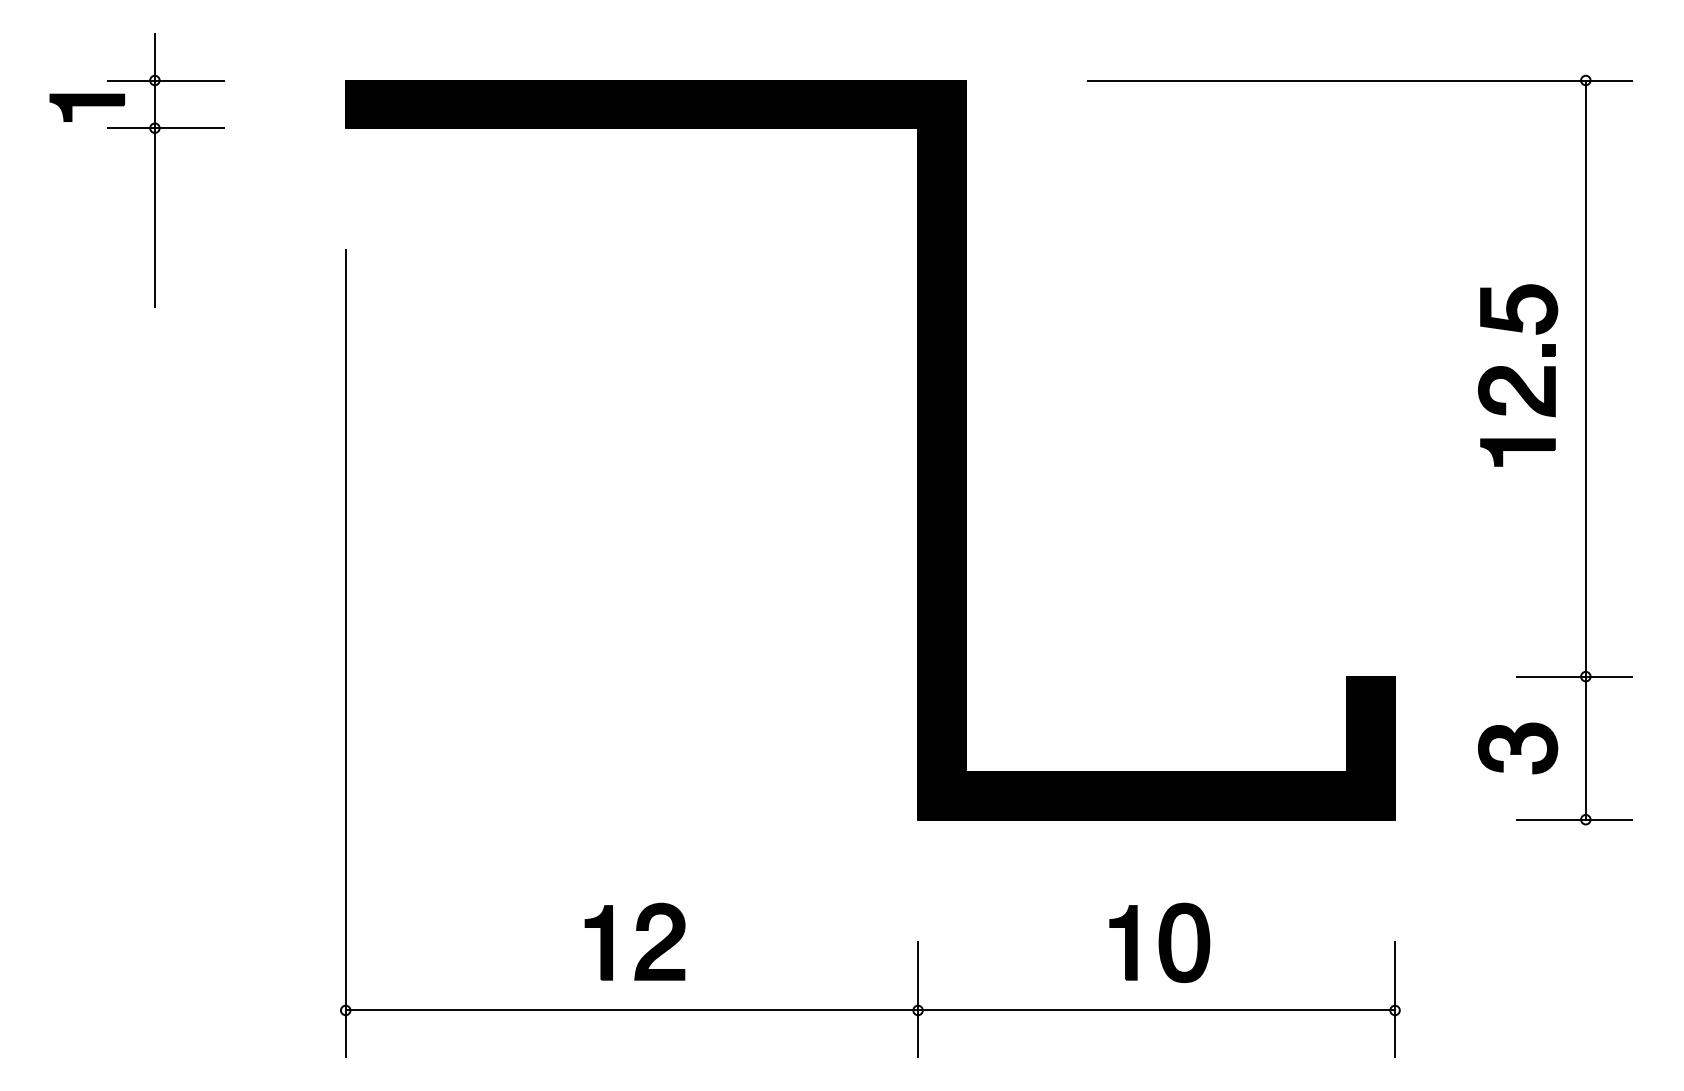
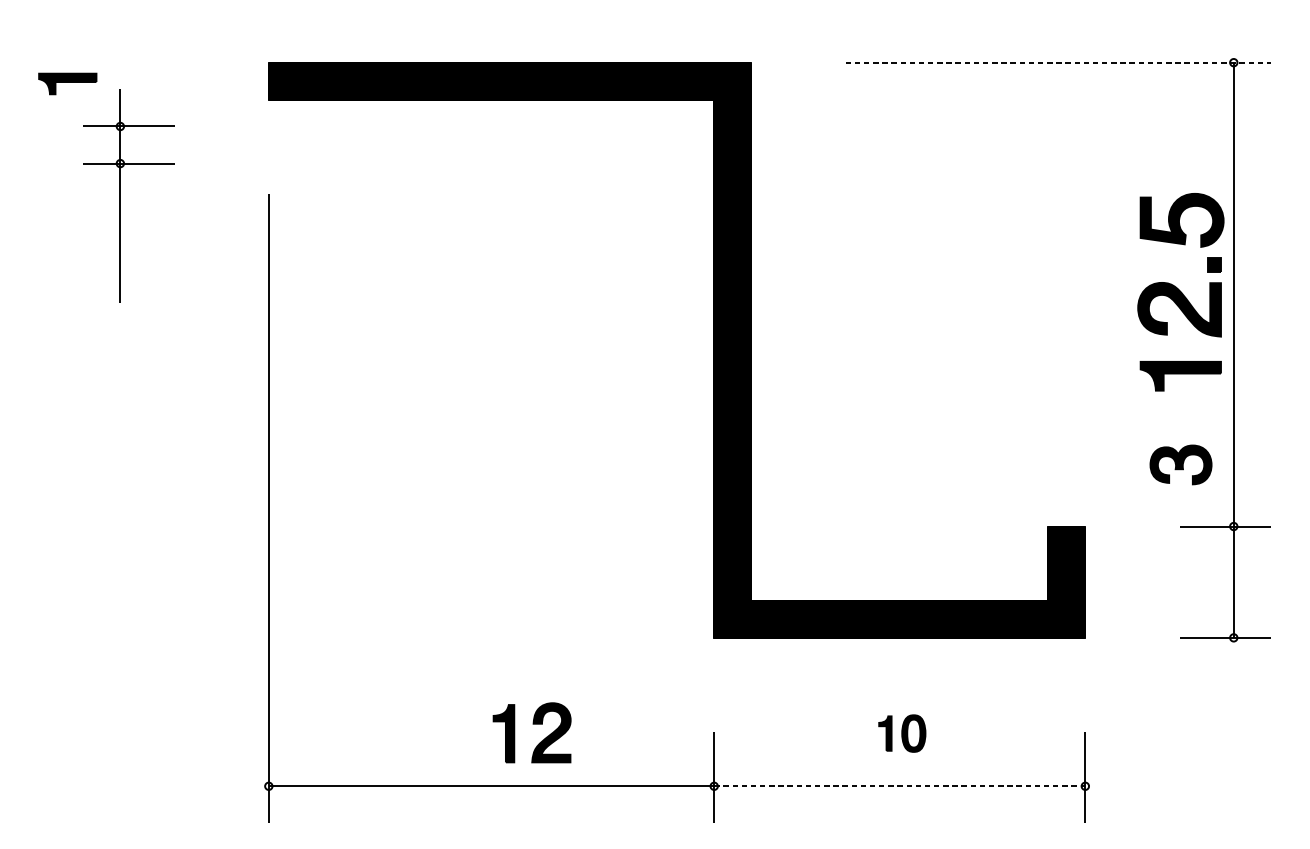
line: (1360, 80) -> (1058, 62), solid -> dashed
part: (155, 170) -> (120, 196), moved
part: (1518, 375) -> (1181, 292), size x1.4
part: (1518, 748) -> (1181, 464), moved
part: (636, 930) -> (533, 724), moved
part: (1159, 942) -> (902, 733), size x0.6
line: (1157, 1010) -> (900, 786), solid -> dashed

